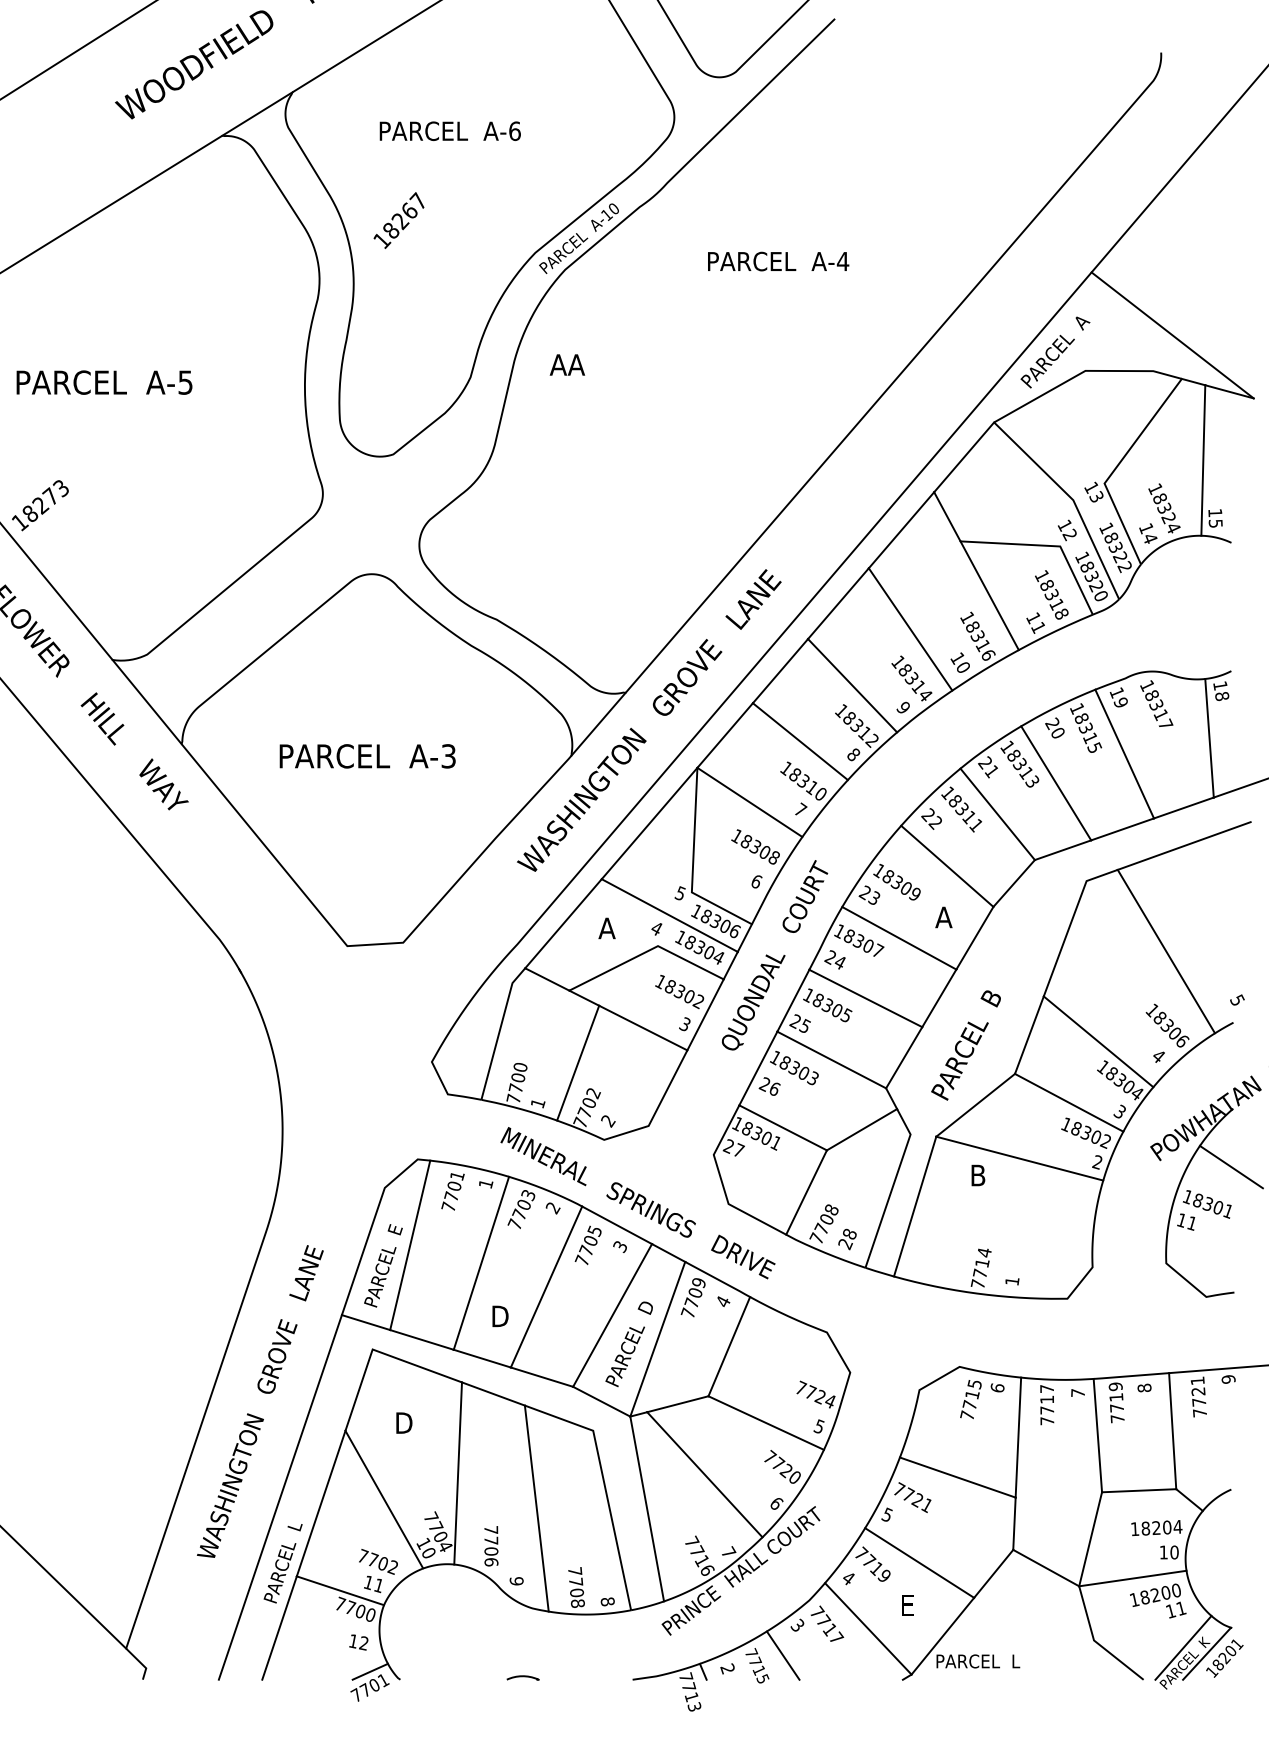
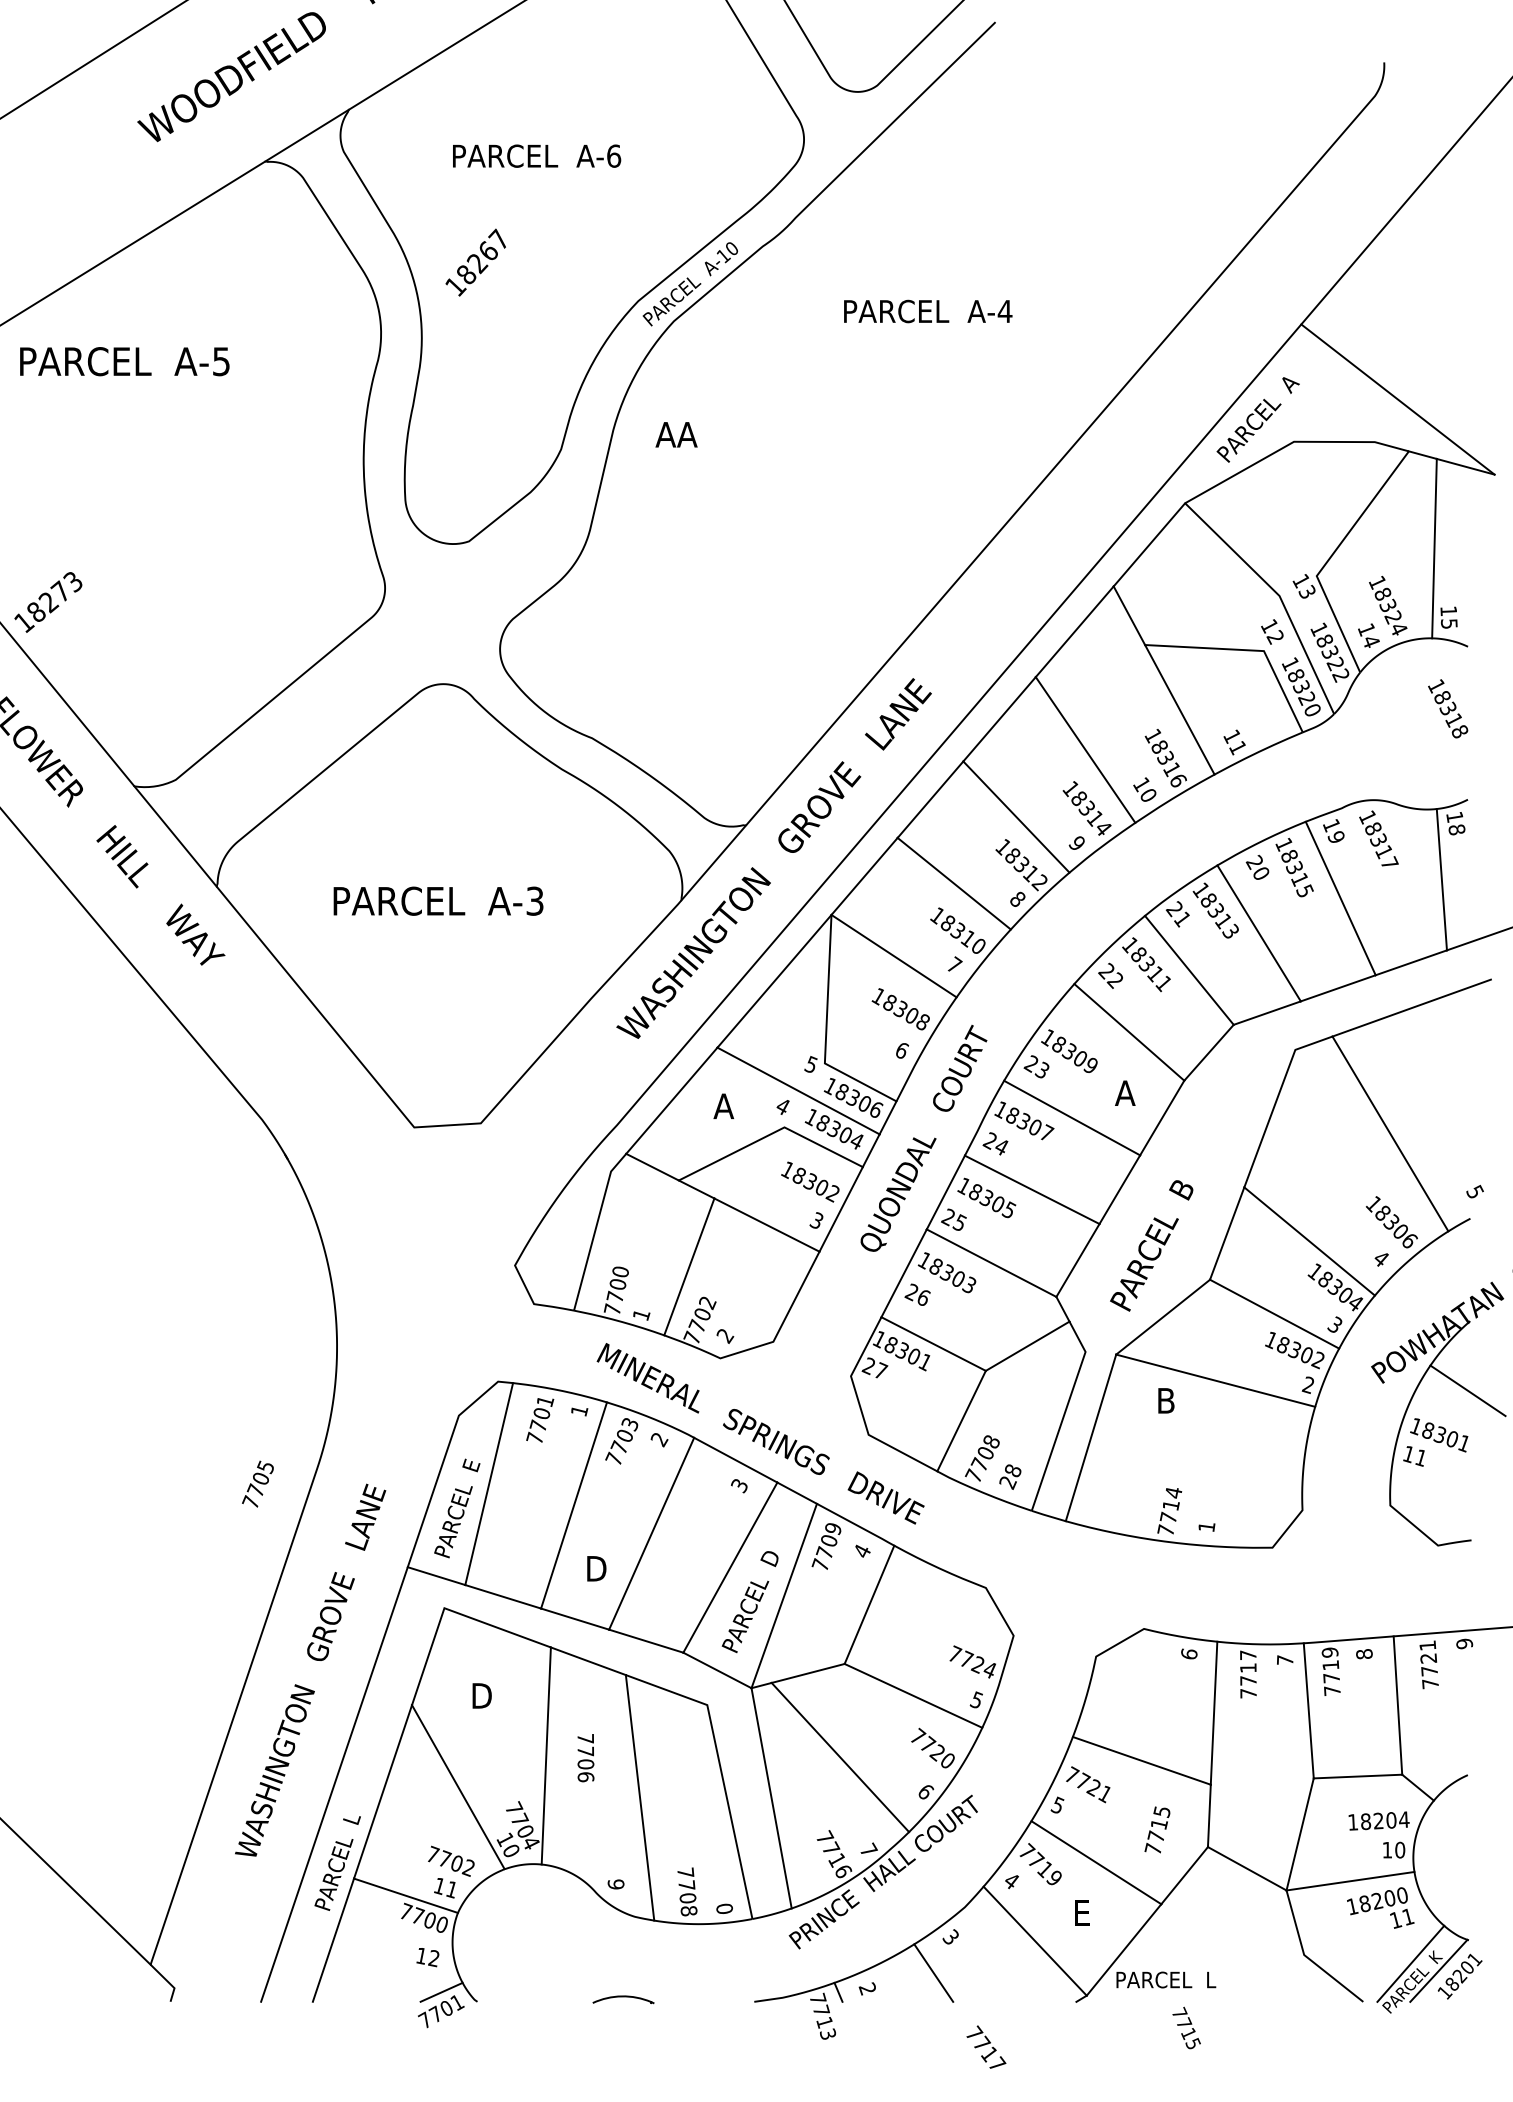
text: (104, 382) -> (124, 361), moved
text: (1051, 594) -> (1447, 708), moved
text: (587, 1244) -> (257, 1483), moved
text: (970, 1399) -> (1156, 1829), moved
text: (491, 1546) -> (586, 1758), moved
text: (607, 1601) -> (724, 1908), 8 -> 0
text: (827, 1623) -> (986, 2046), moved
text: (757, 1665) -> (1186, 2027), moved
part: (522, 1677) -> (623, 1999), size x1.6

